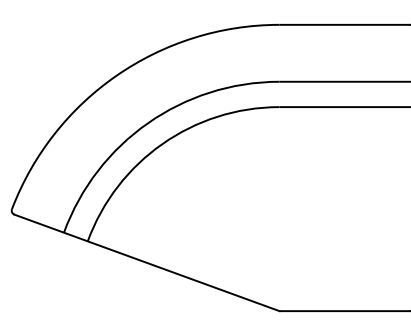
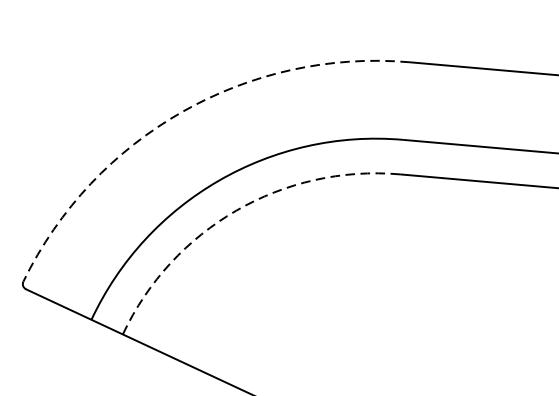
arc: (117, 75) -> (183, 111), solid -> dashed
arc: (162, 144) -> (236, 211), solid -> dashed

